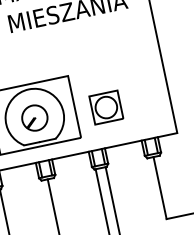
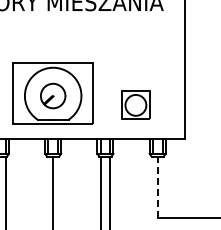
part: (105, 106) -> (135, 104), moved
line: (159, 188) -> (157, 187), solid -> dashed

